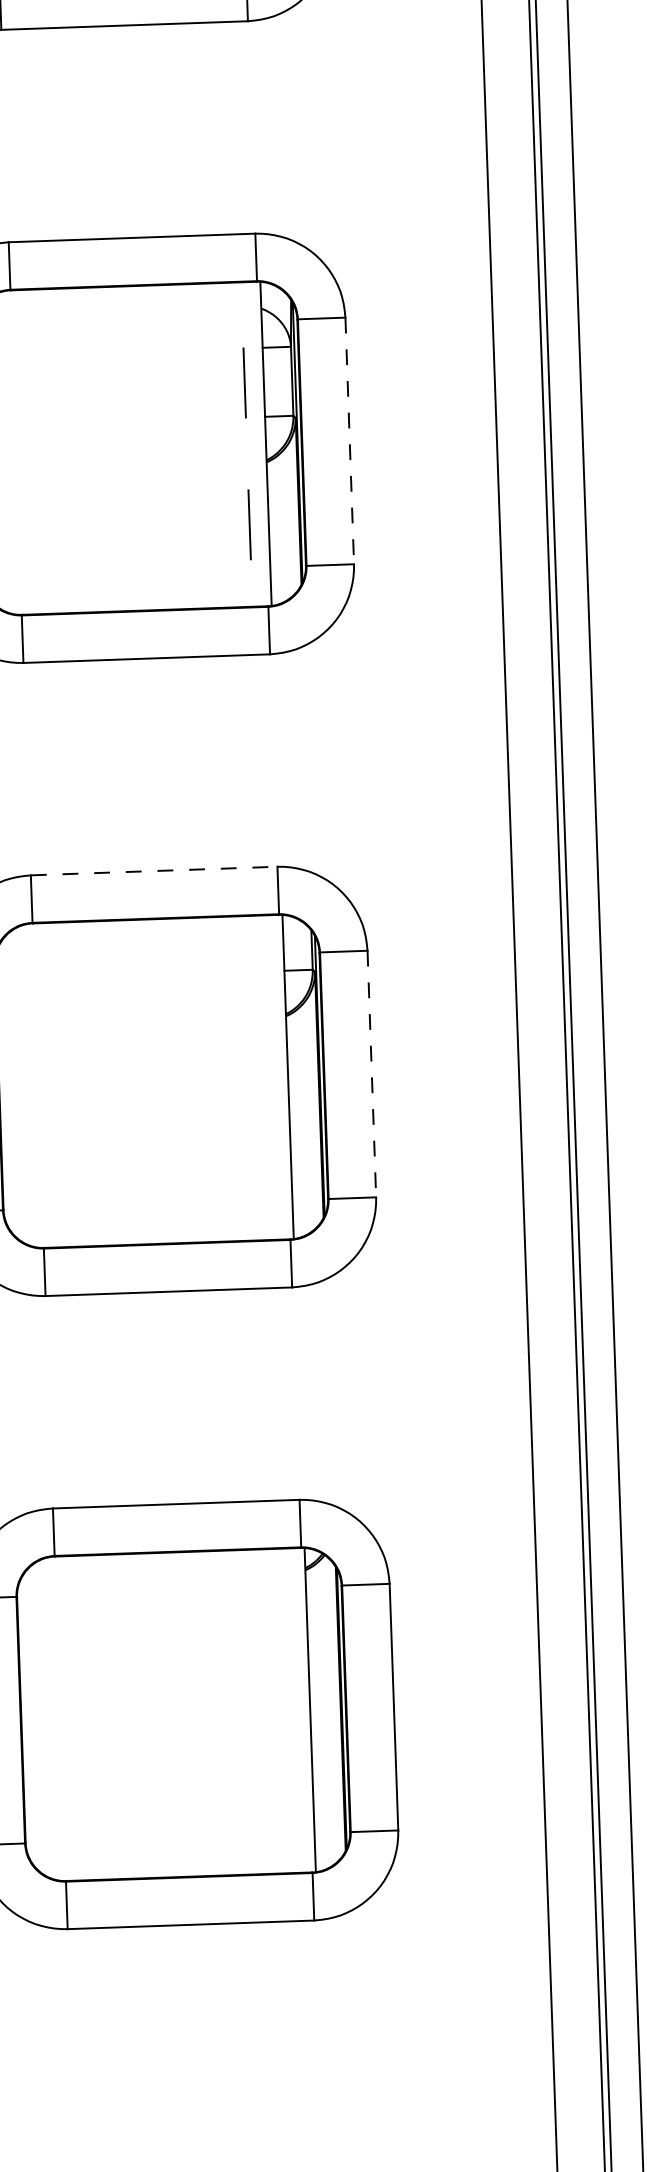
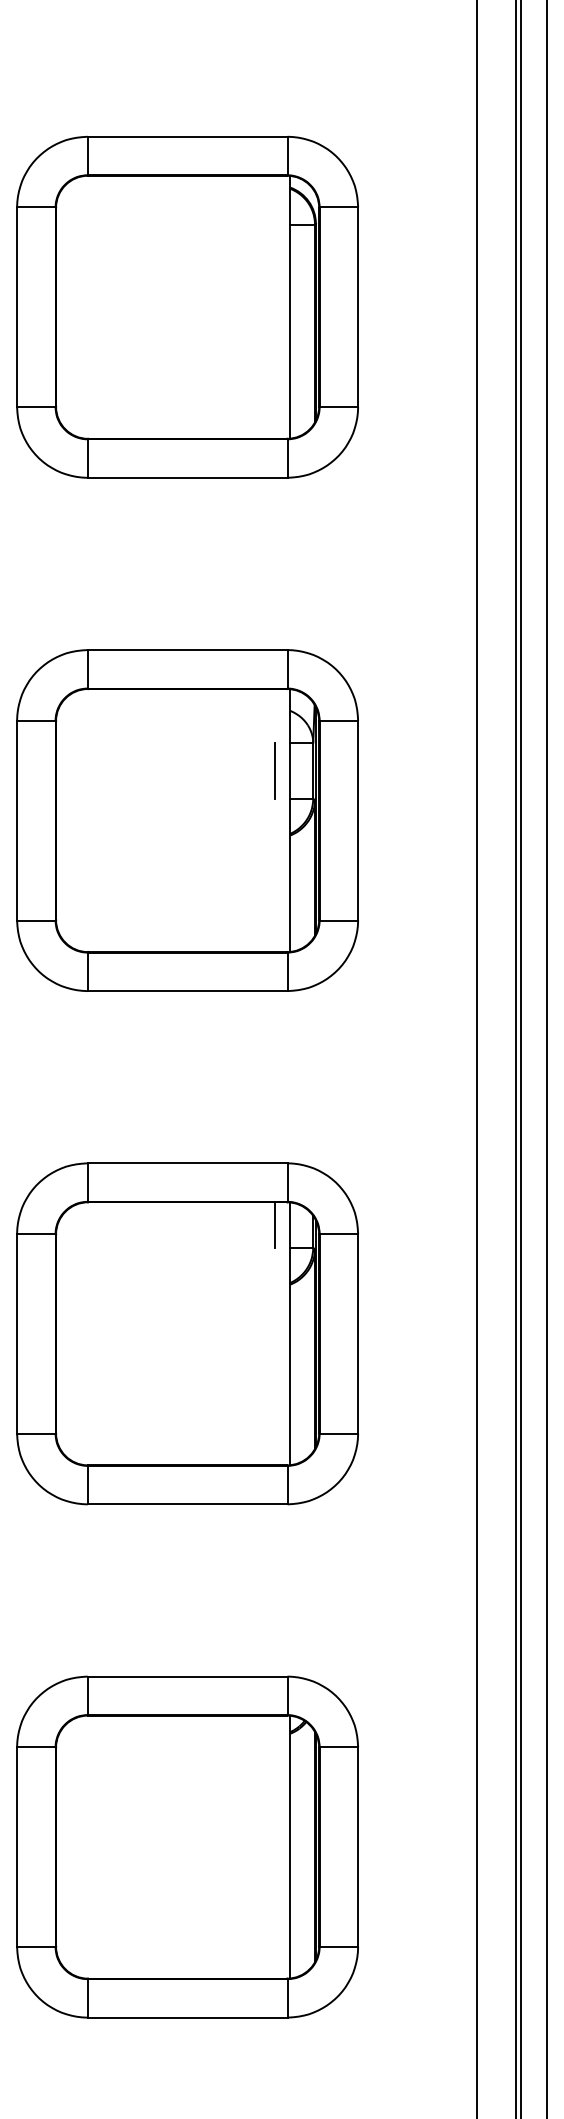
line: (350, 440) -> (358, 820), dashed -> solid
line: (249, 524) -> (274, 885), removed
line: (154, 871) -> (187, 1163), dashed -> solid
line: (263, 942) -> (274, 1224), added
line: (372, 1073) -> (358, 1333), dashed -> solid

